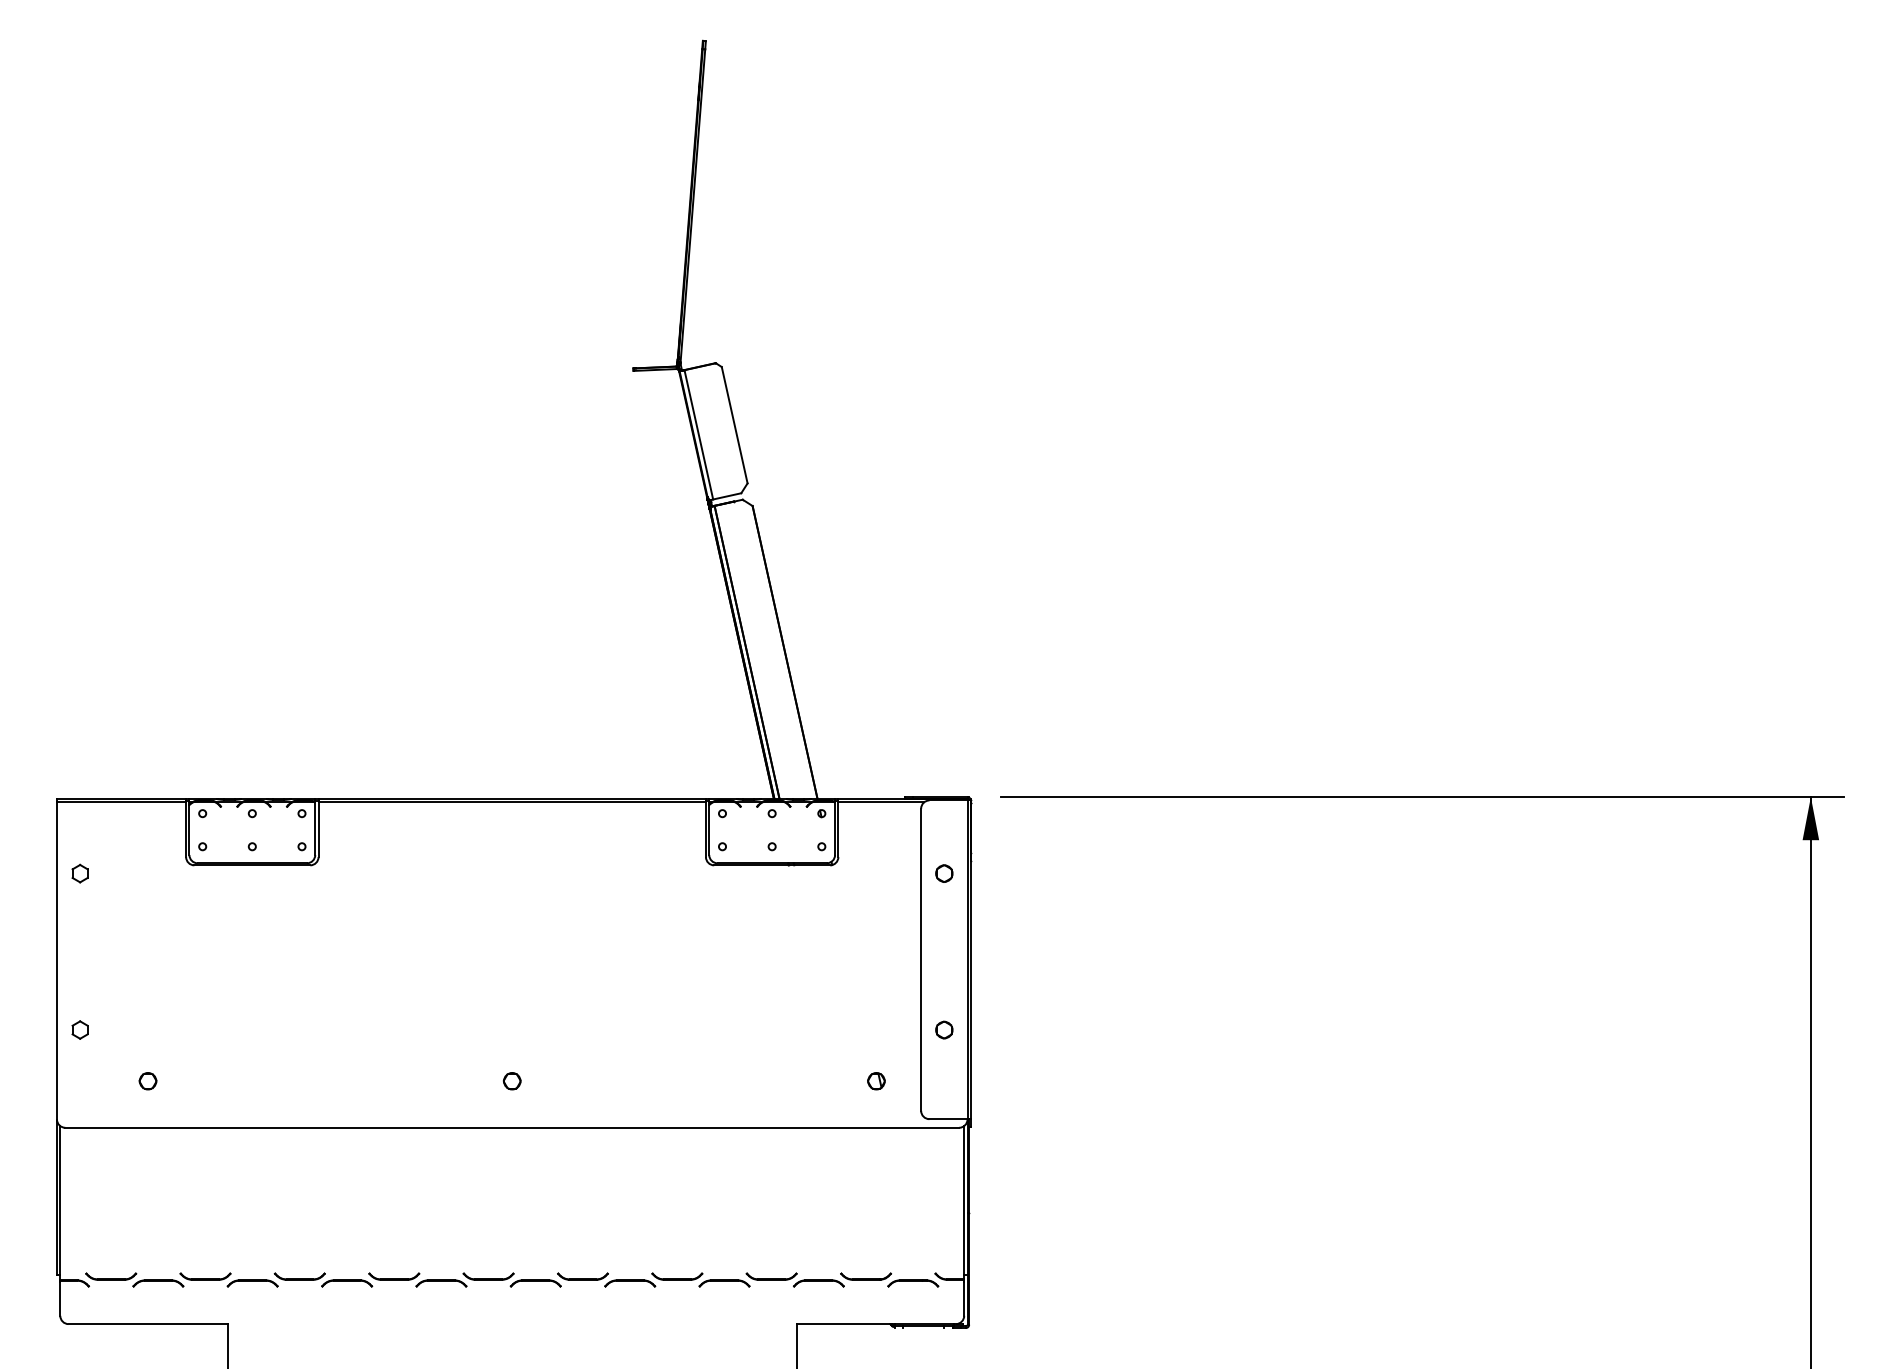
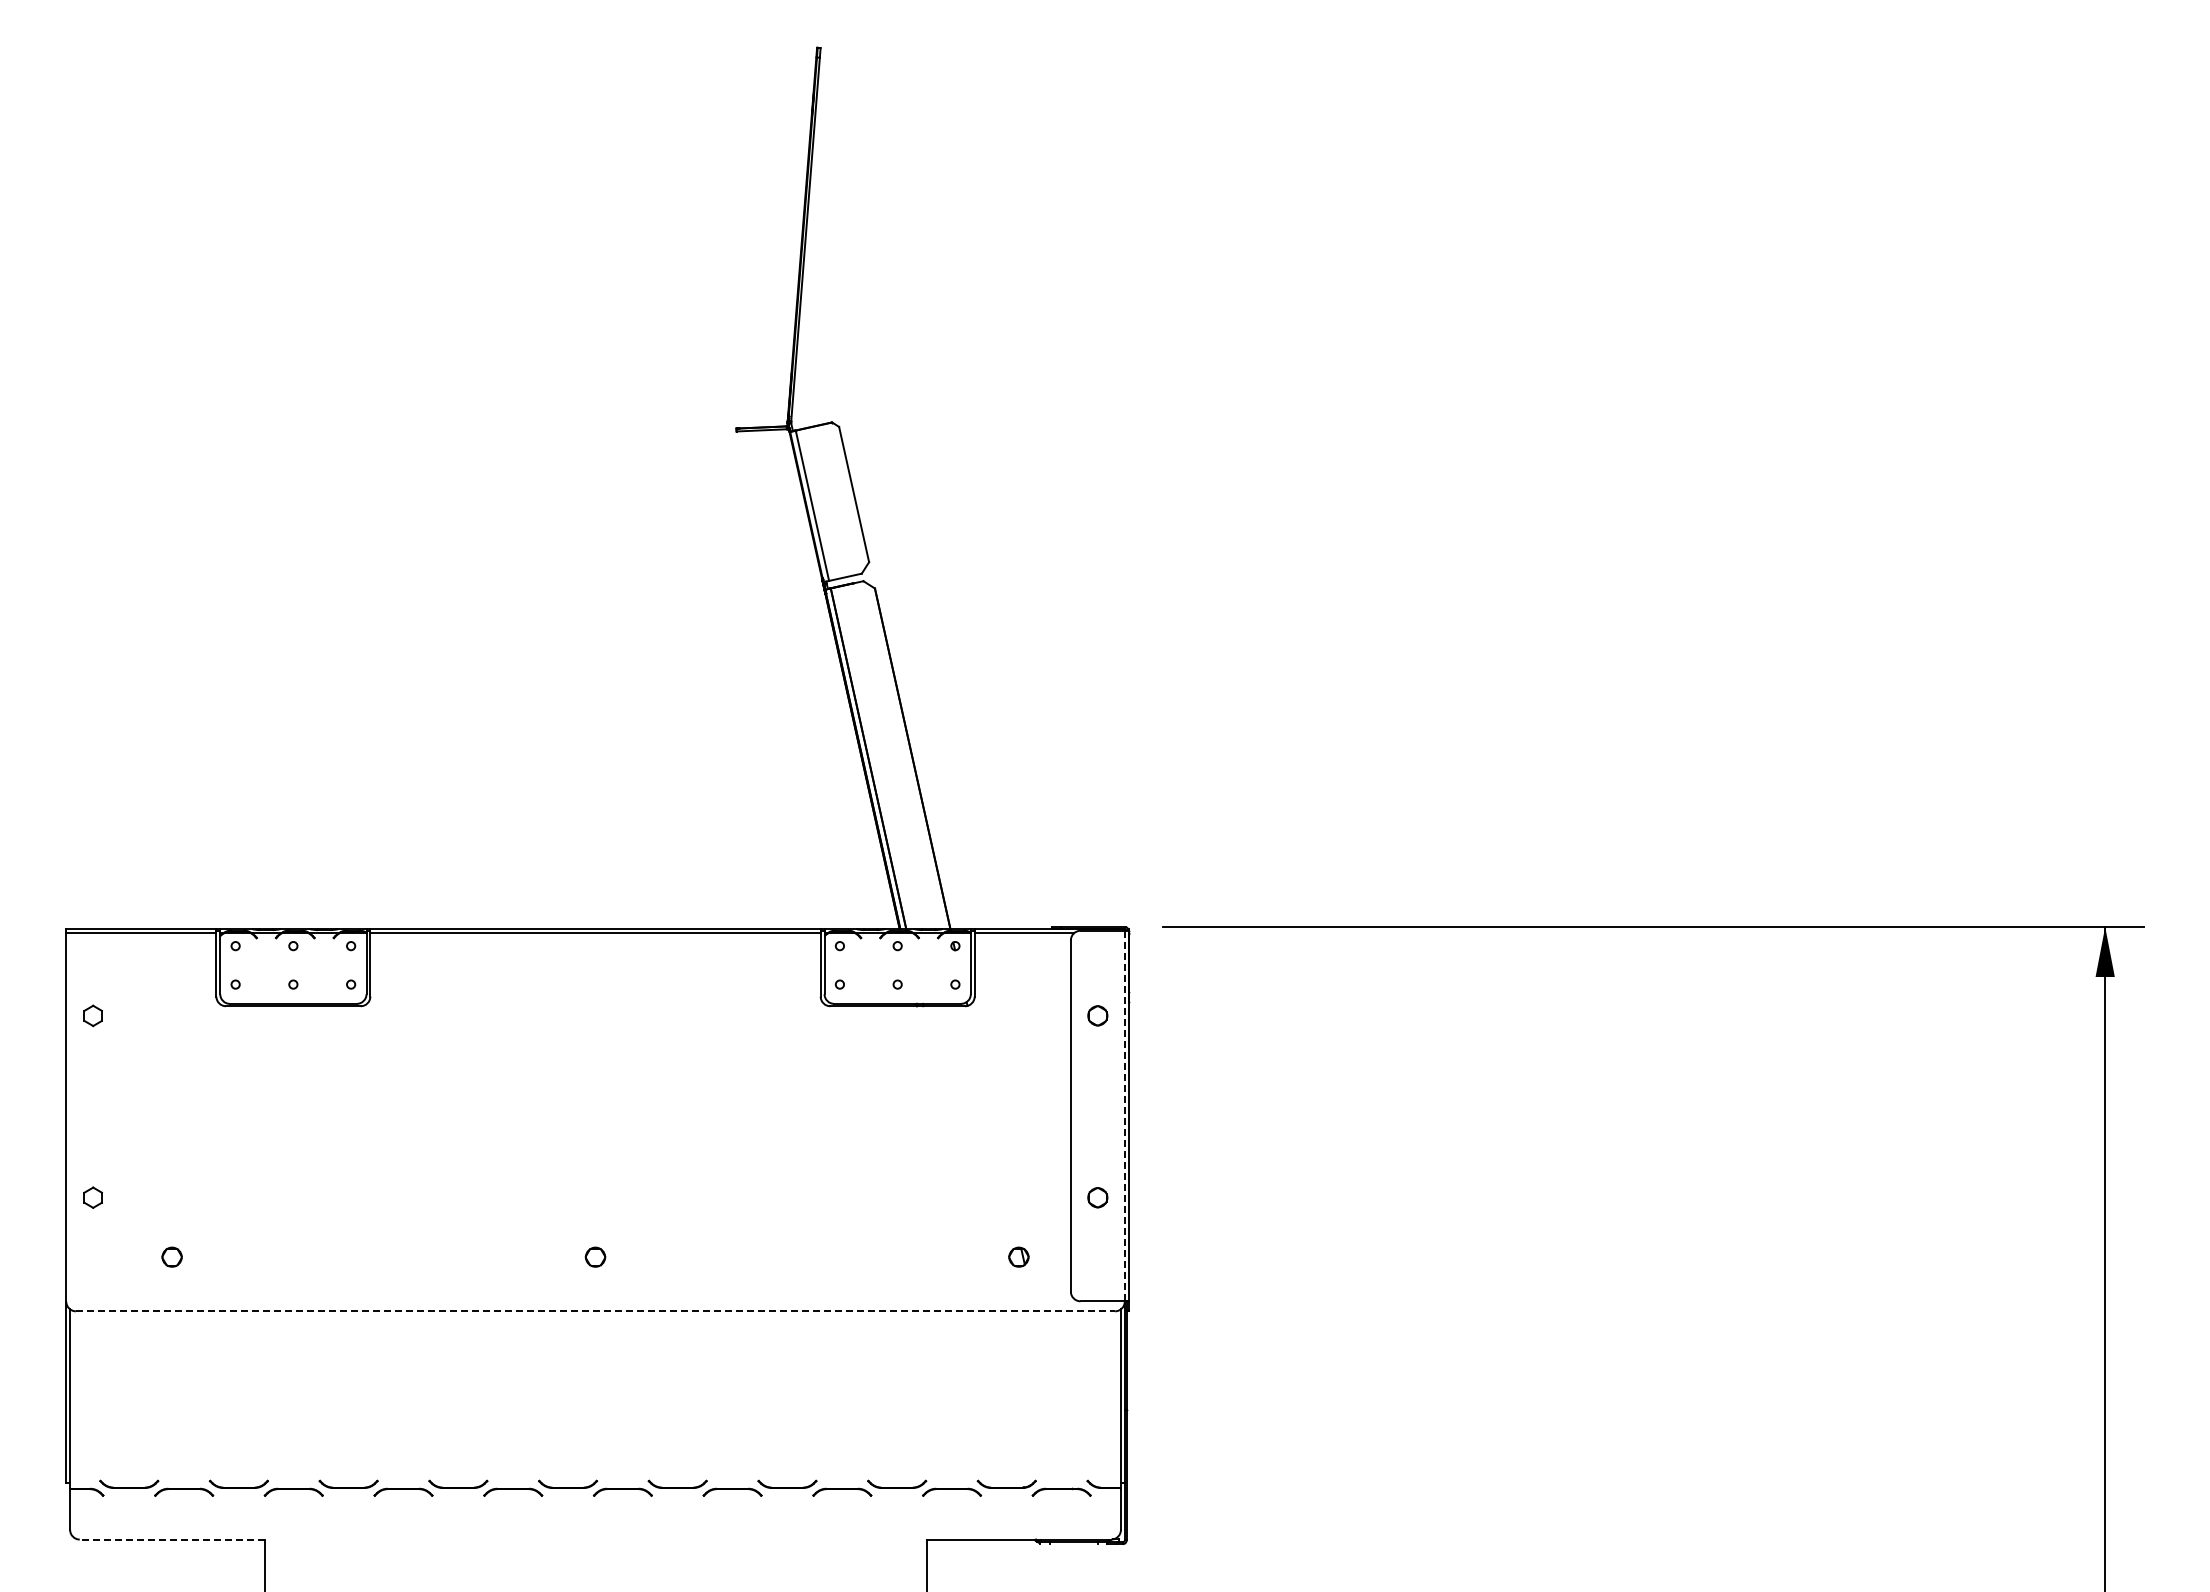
line: (967, 960) -> (1124, 1116), solid -> dashed
line: (512, 1127) -> (595, 1311), solid -> dashed
line: (147, 1324) -> (171, 1539), solid -> dashed

